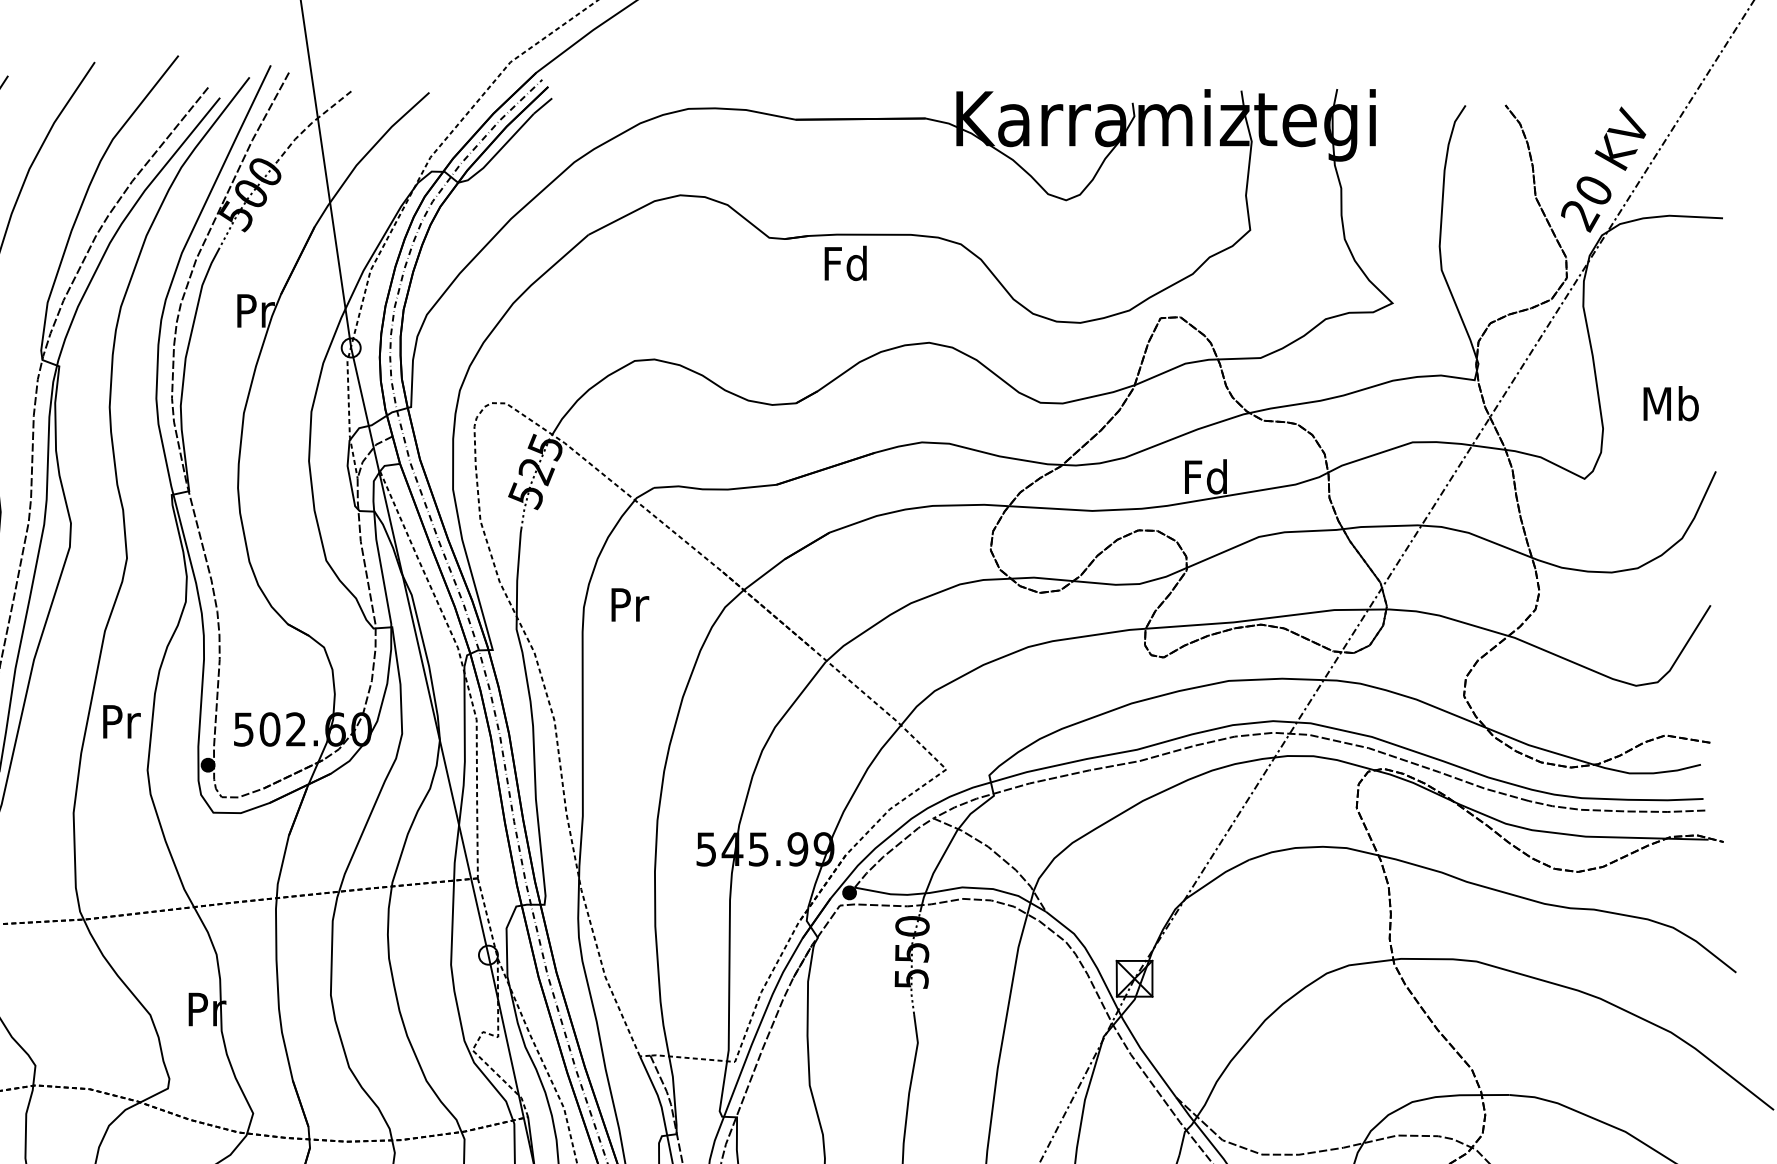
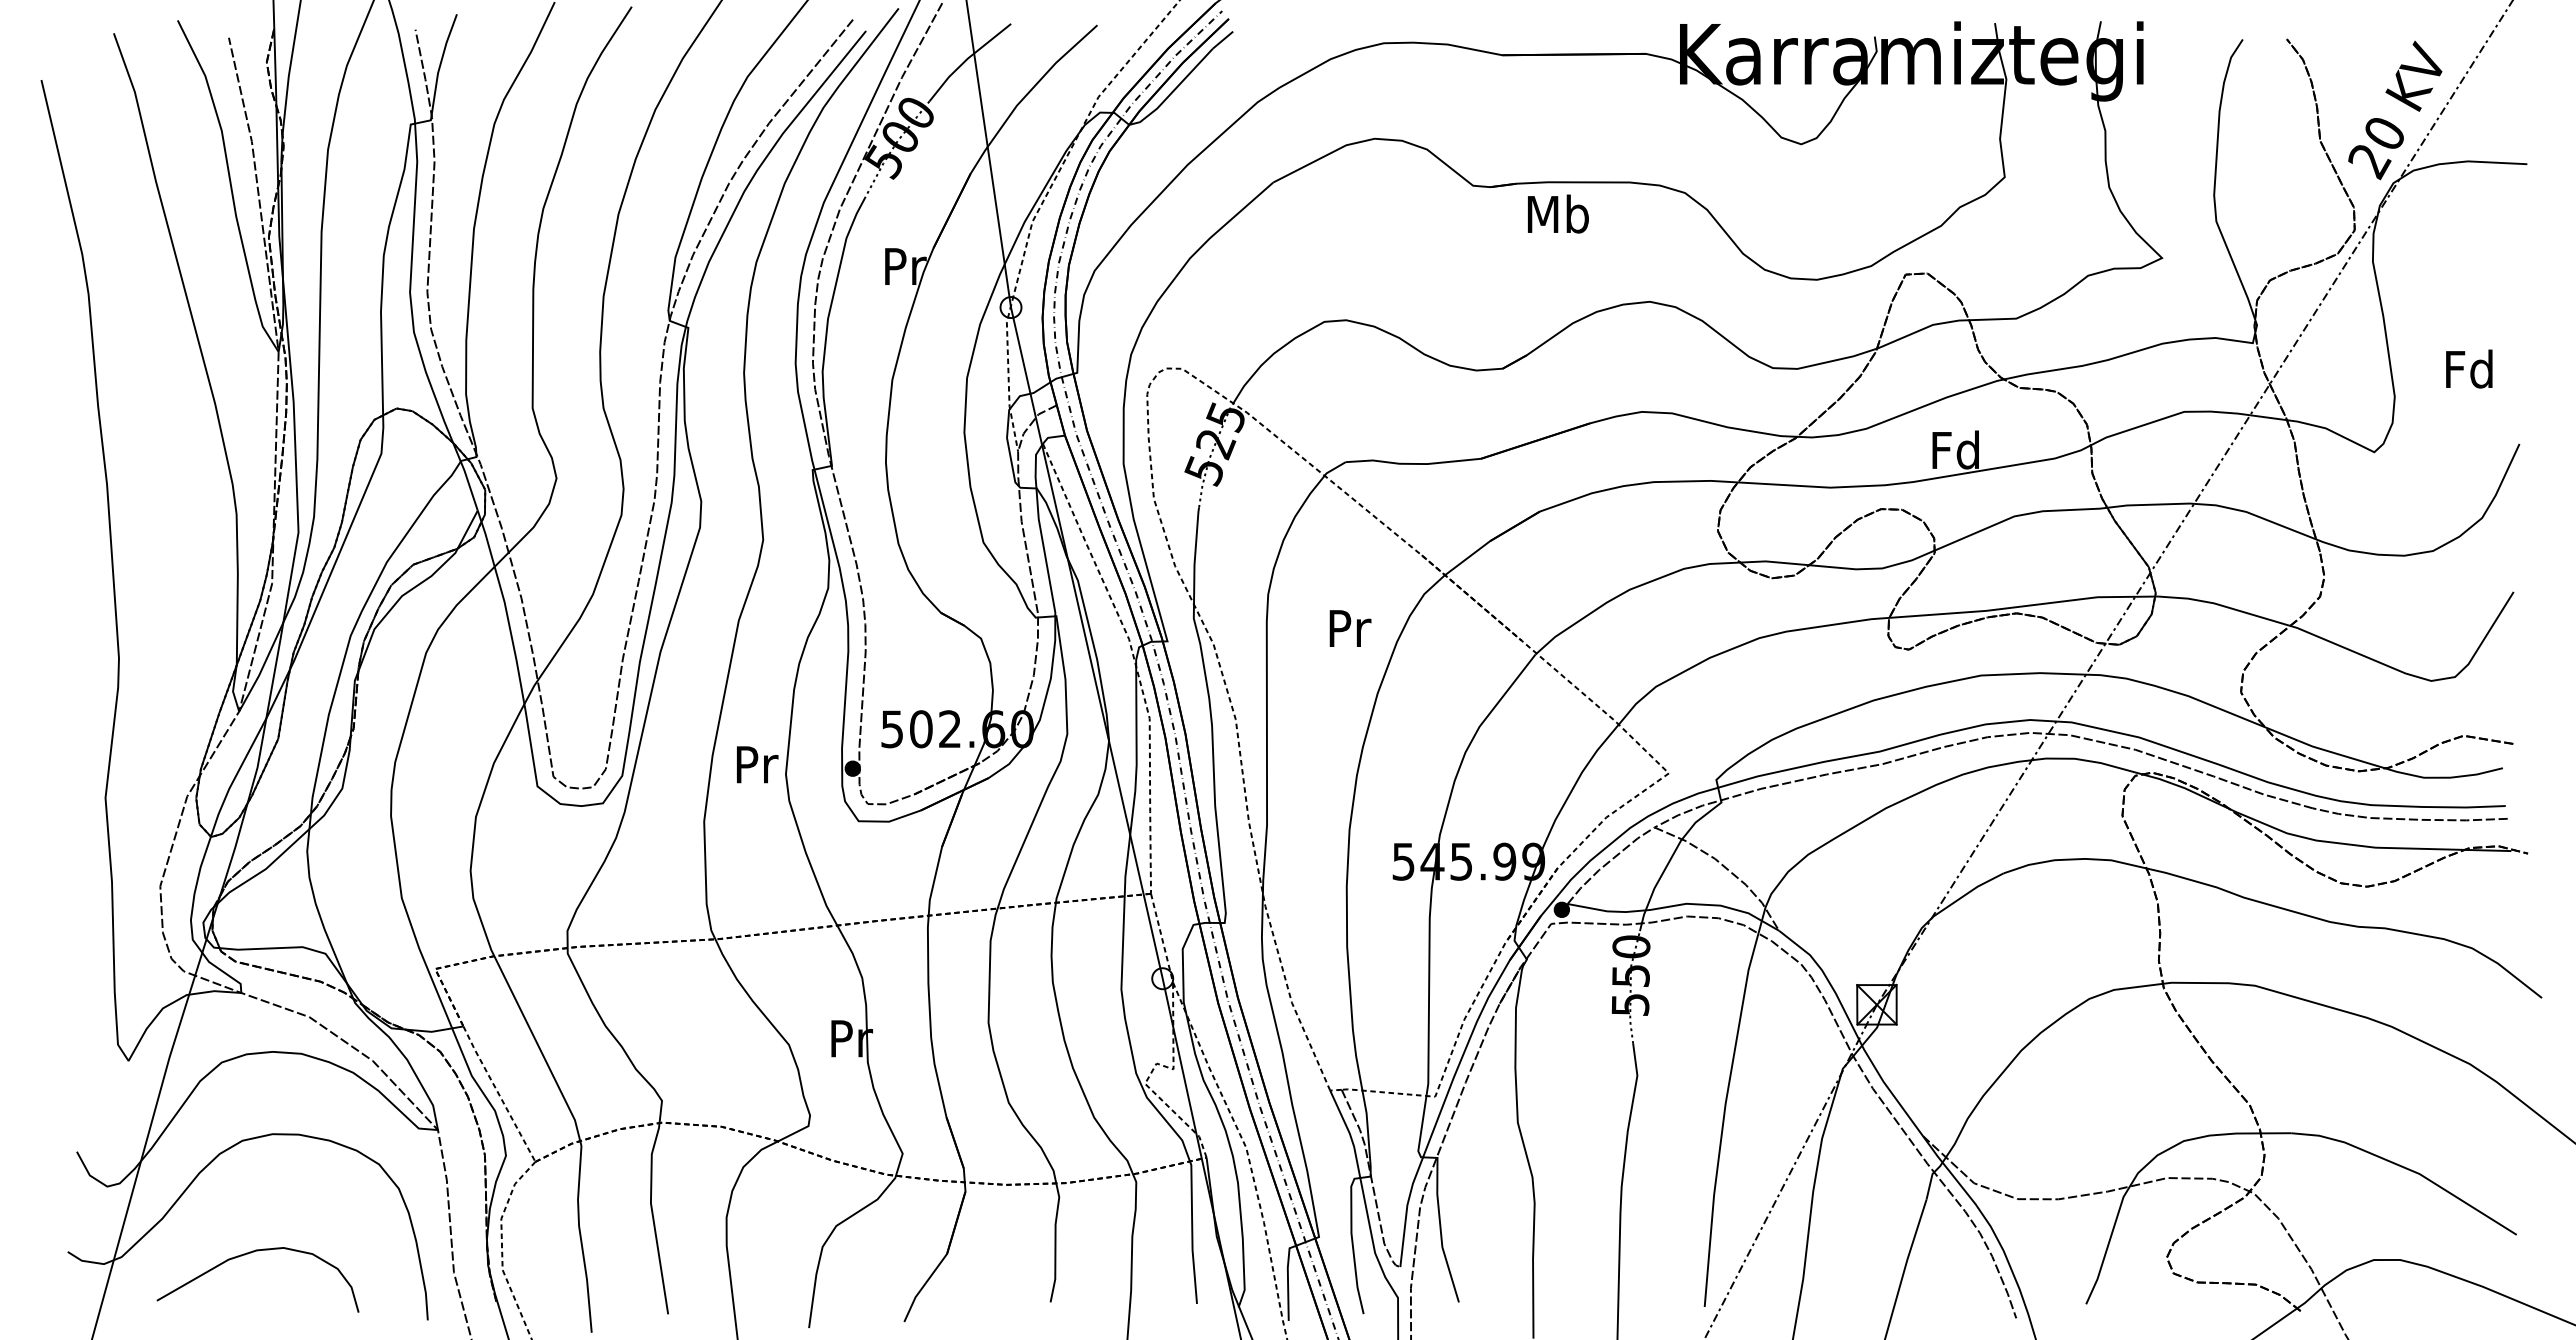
line: (310, 123) -> (966, 59), dashed -> solid
text: (845, 262) -> (1557, 213), Fd -> Mb
text: (1670, 403) -> (2469, 368), Mb -> Fd
text: (630, 604) -> (1350, 628), moved
text: (121, 721) -> (757, 764), moved

